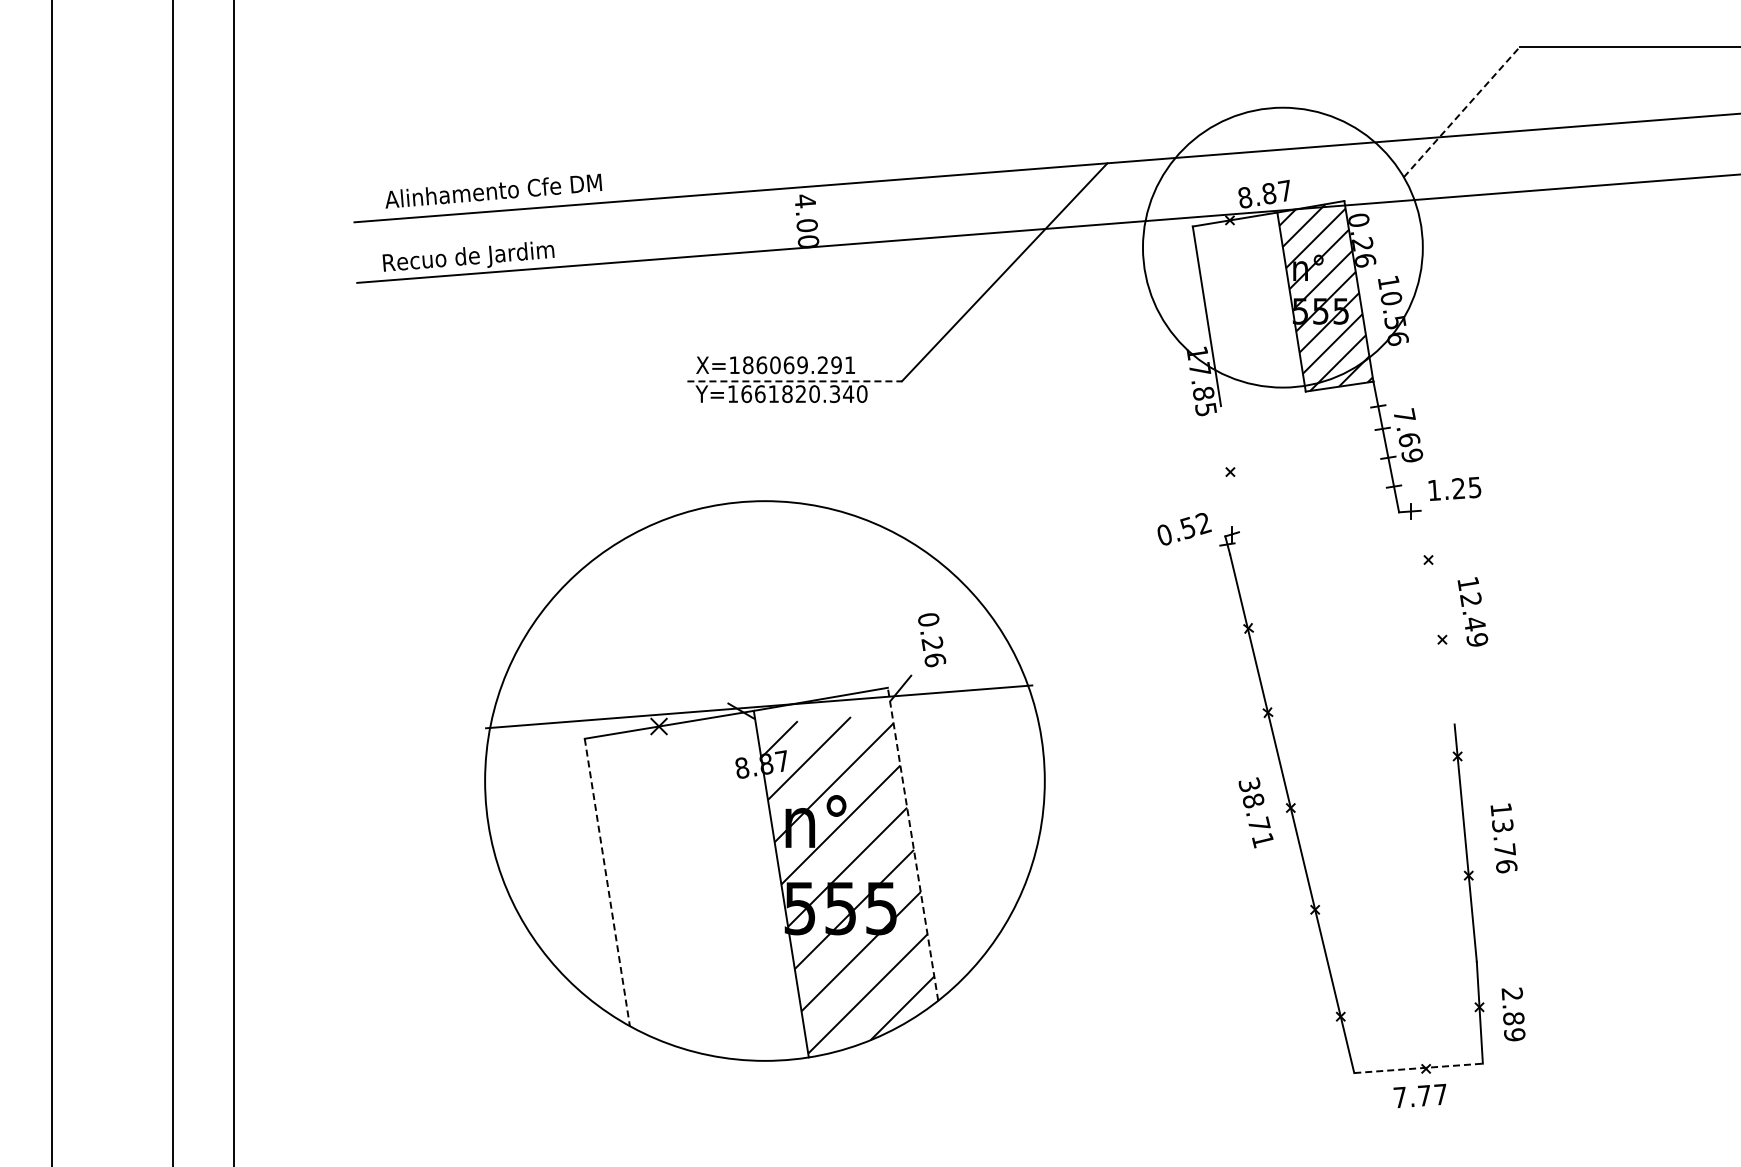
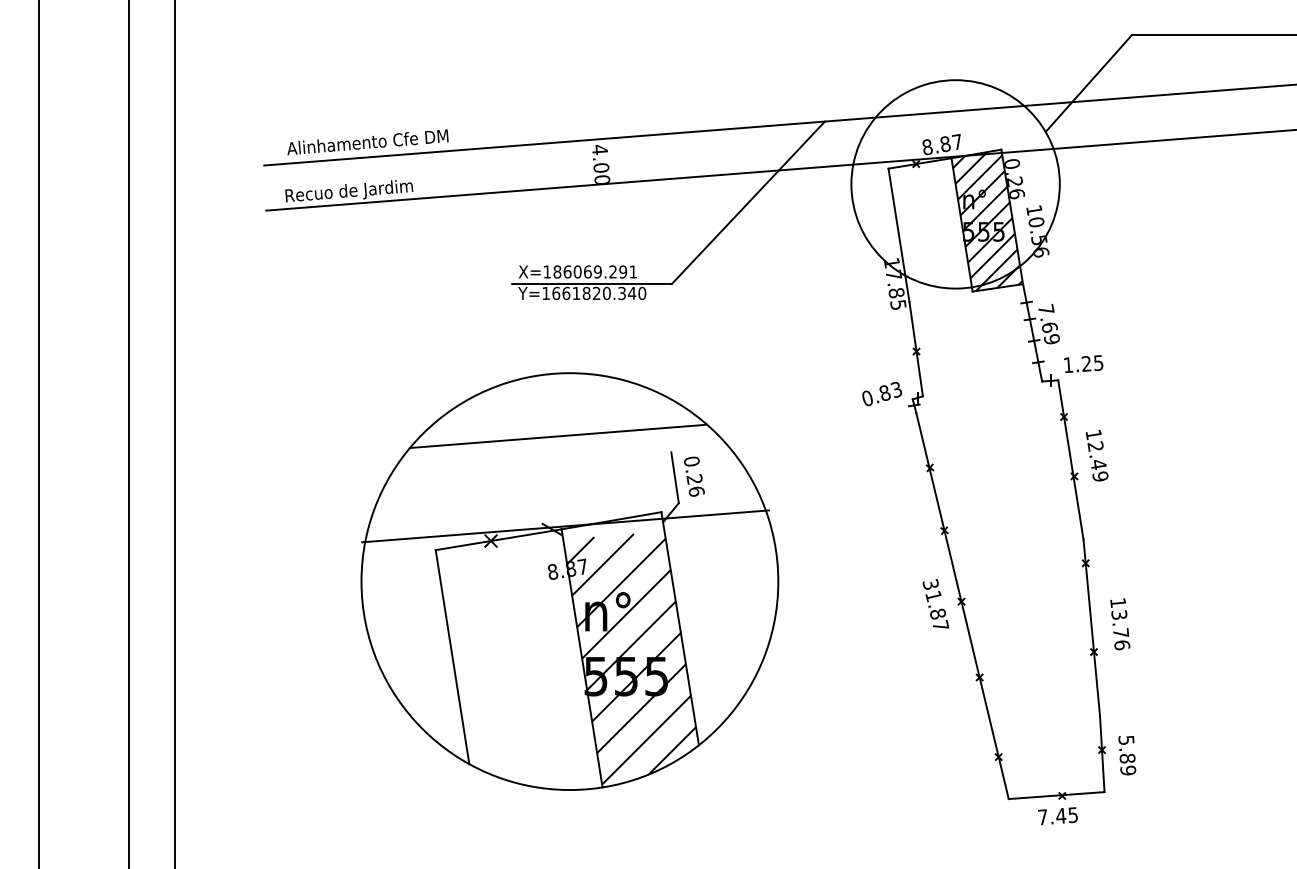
line: (1462, 111) -> (1089, 83), dashed -> solid
line: (795, 381) -> (592, 284), dashed -> solid
line: (1230, 469) -> (916, 349), added
text: (1195, 525) -> (890, 391), 0.52 -> 0.83
line: (749, 585) -> (558, 435), added
line: (1437, 617) -> (1070, 459), added
line: (906, 641) -> (675, 477), added
text: (1258, 820) -> (937, 610), 38.71 -> 31.87
line: (912, 843) -> (679, 628), dashed -> solid
line: (607, 882) -> (452, 657), dashed -> solid
text: (1512, 993) -> (1126, 739), 2.89 -> 5.89
line: (1419, 1068) -> (1057, 795), dashed -> solid
text: (1432, 1094) -> (1067, 815), 7.77 -> 7.45

